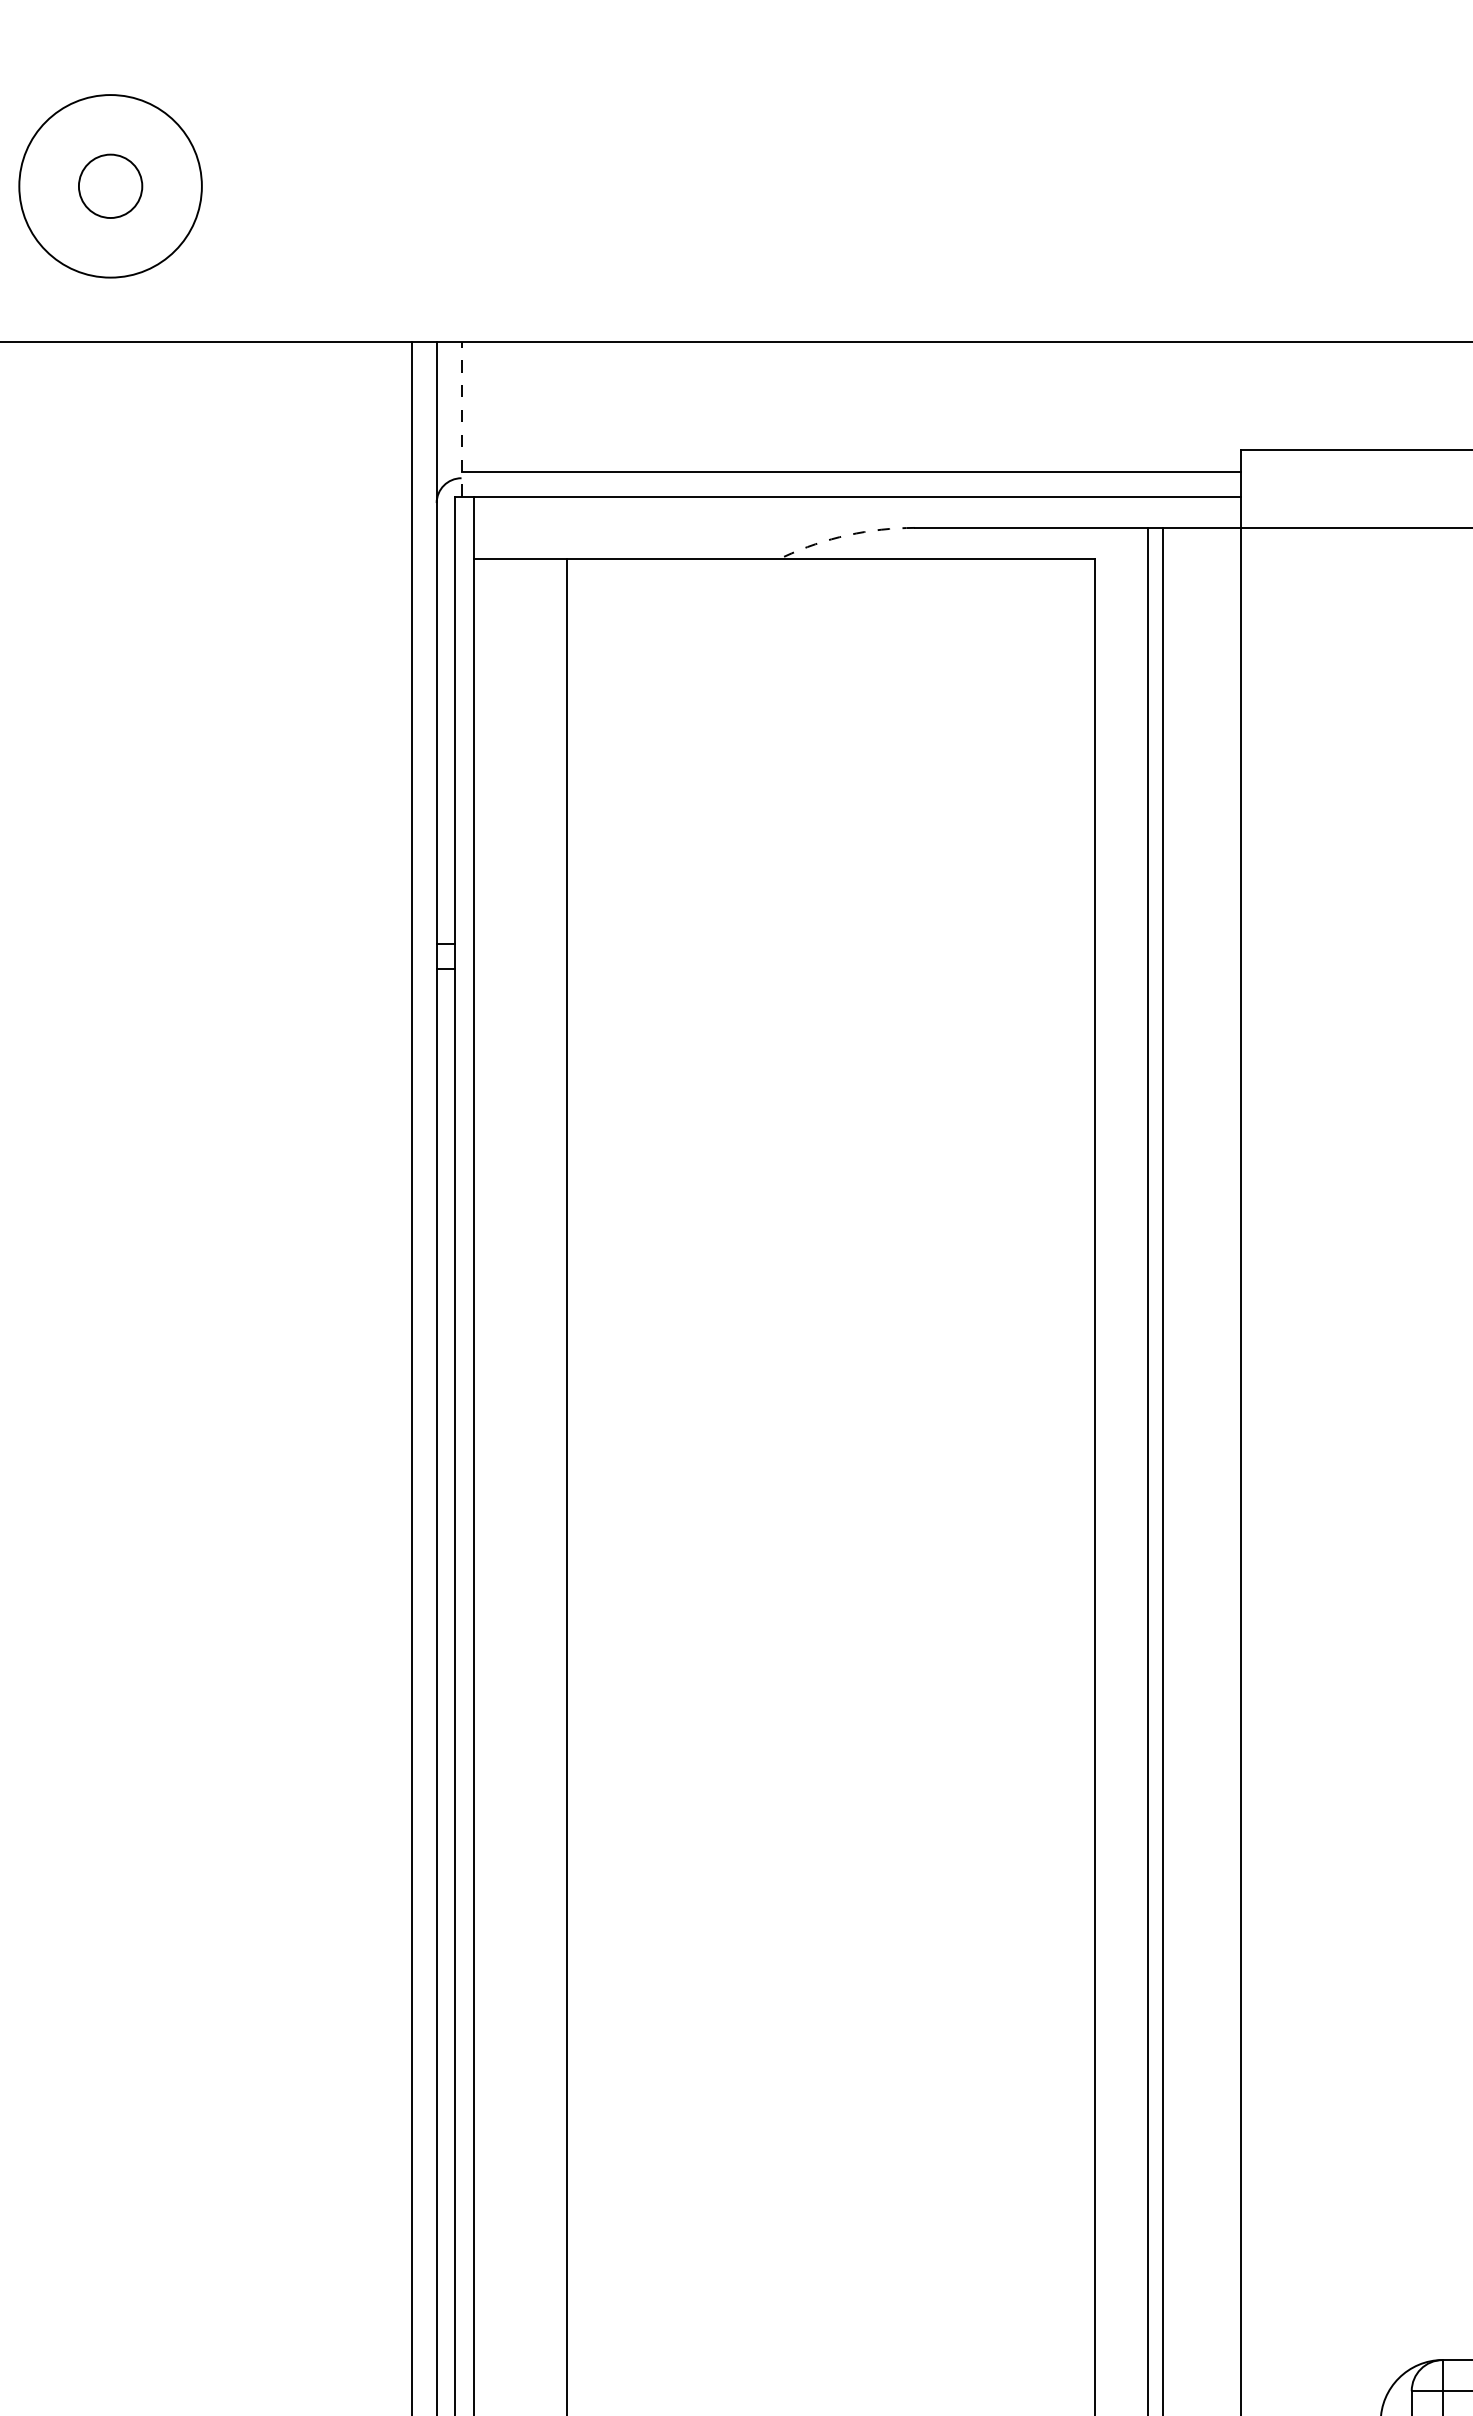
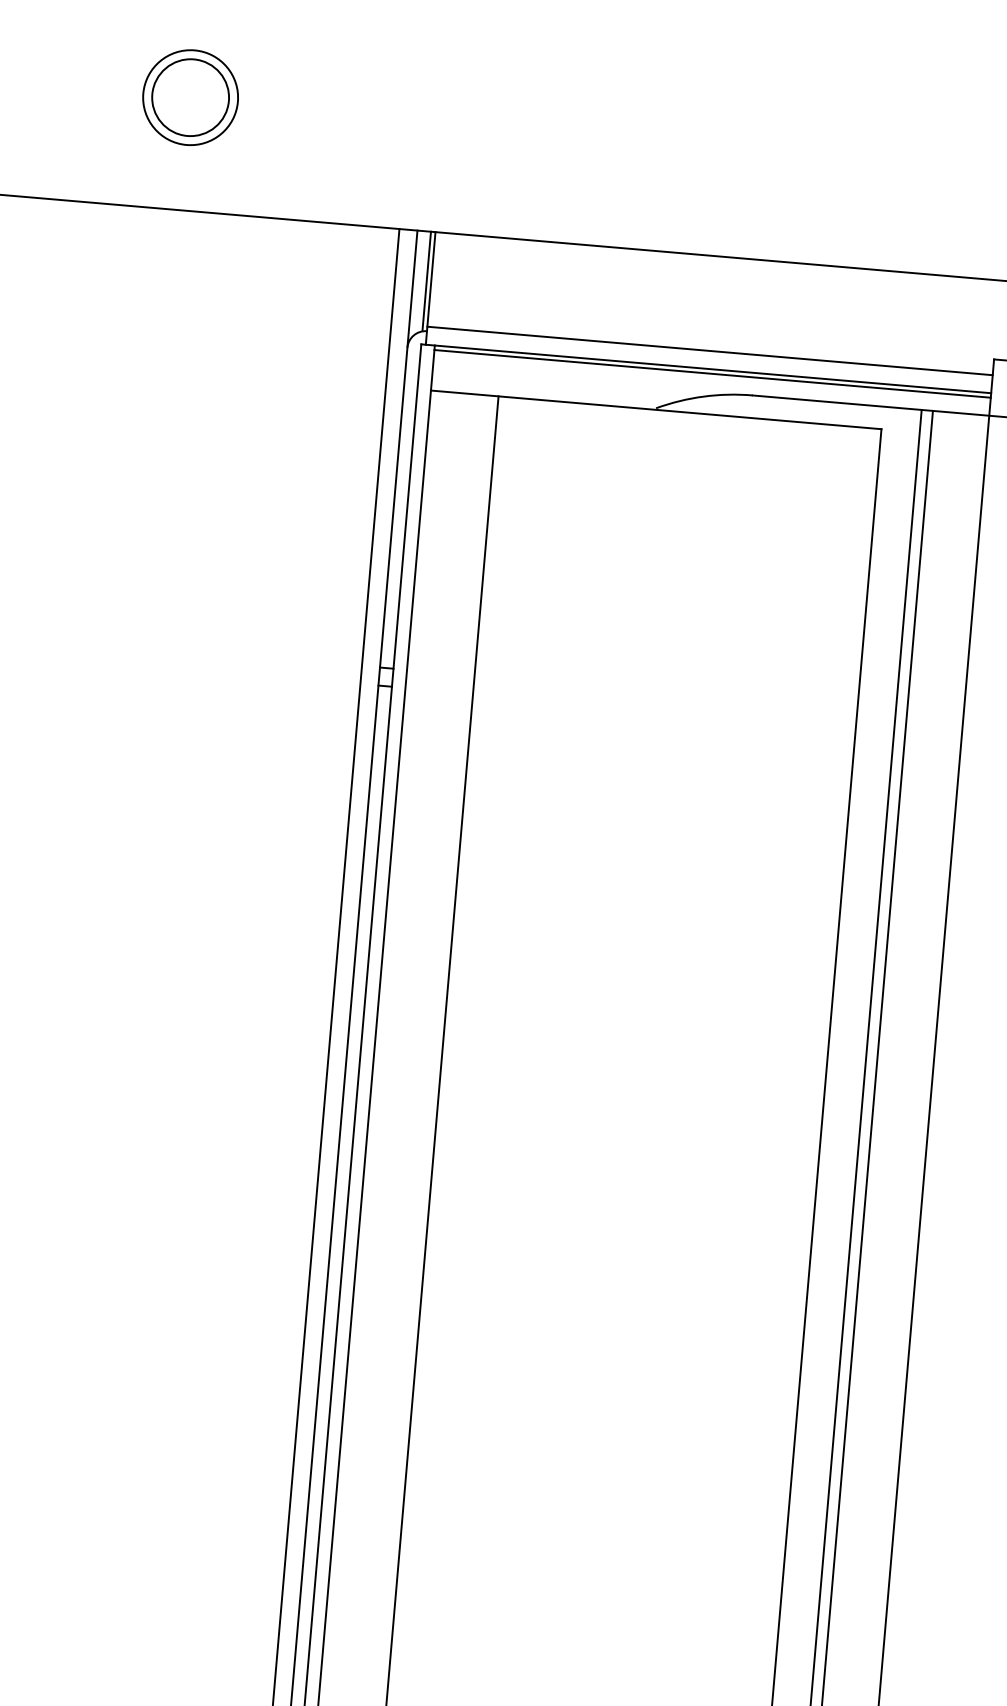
circle: (110, 186) -> (190, 97), size x0.71
circle: (110, 186) -> (190, 97), size x1.67
line: (455, 409) -> (426, 281), added
line: (461, 419) -> (430, 288), dashed -> solid
line: (856, 503) -> (711, 374), added
arc: (847, 535) -> (703, 396), dashed -> solid

